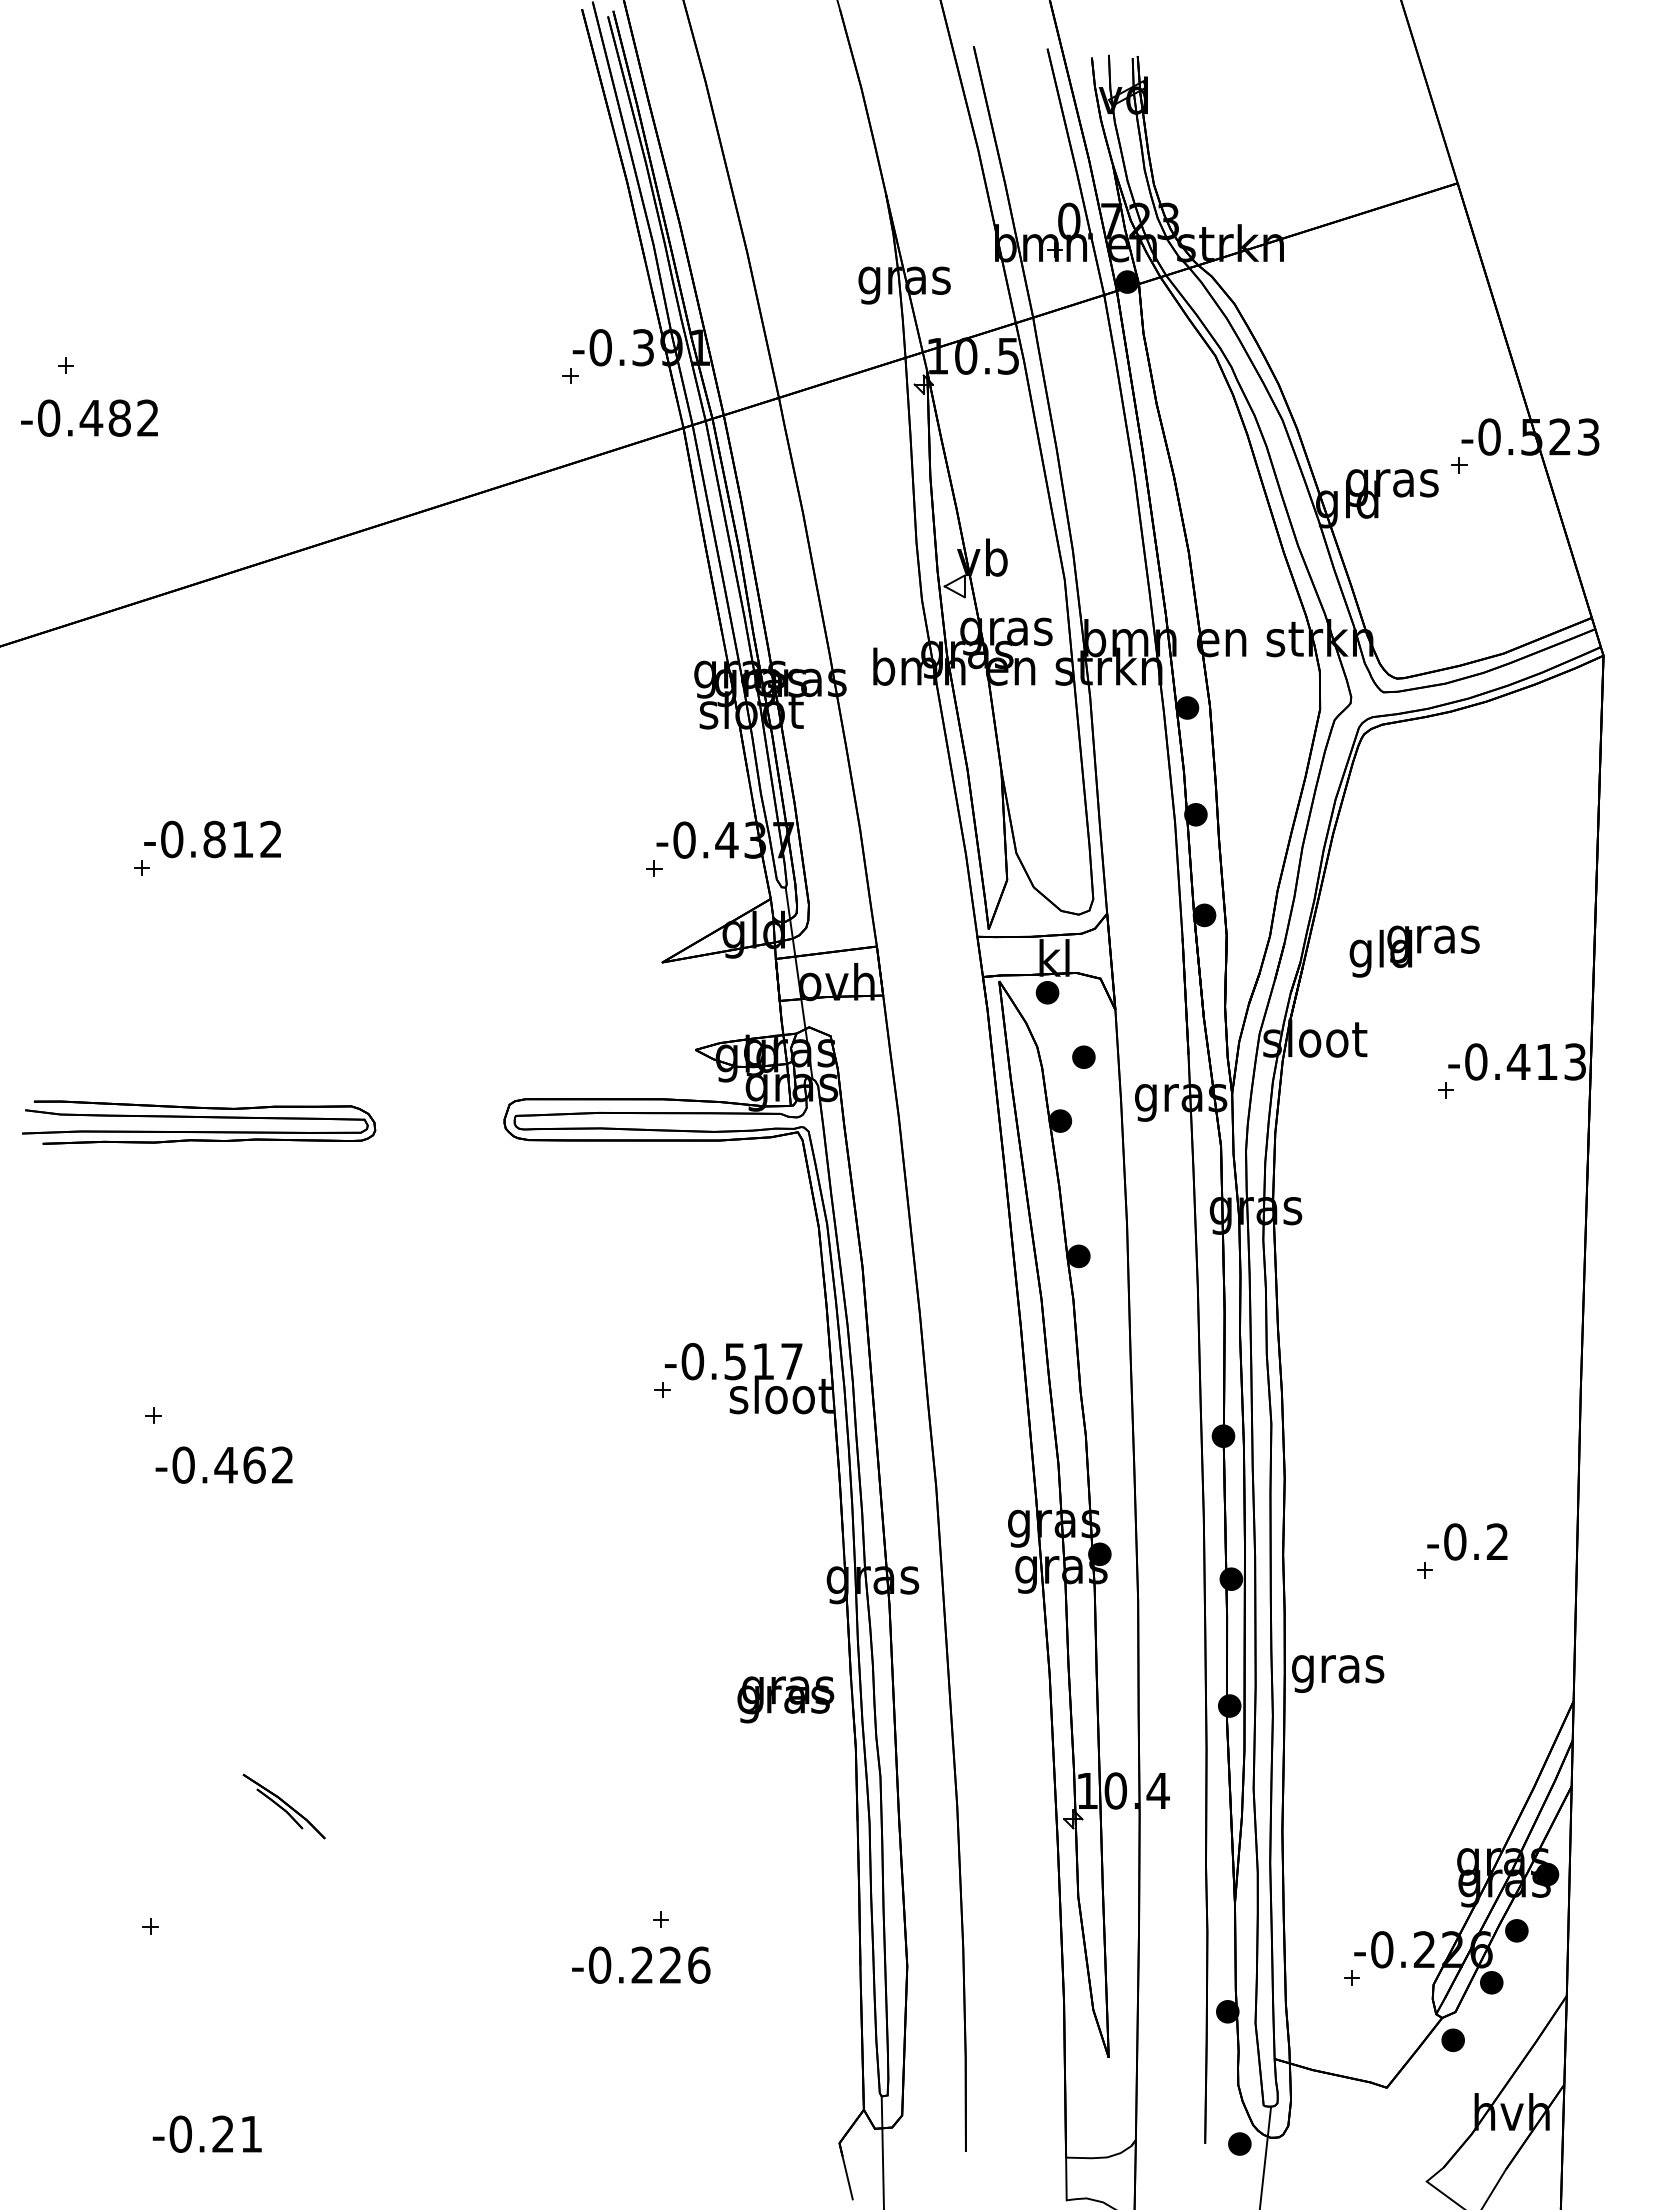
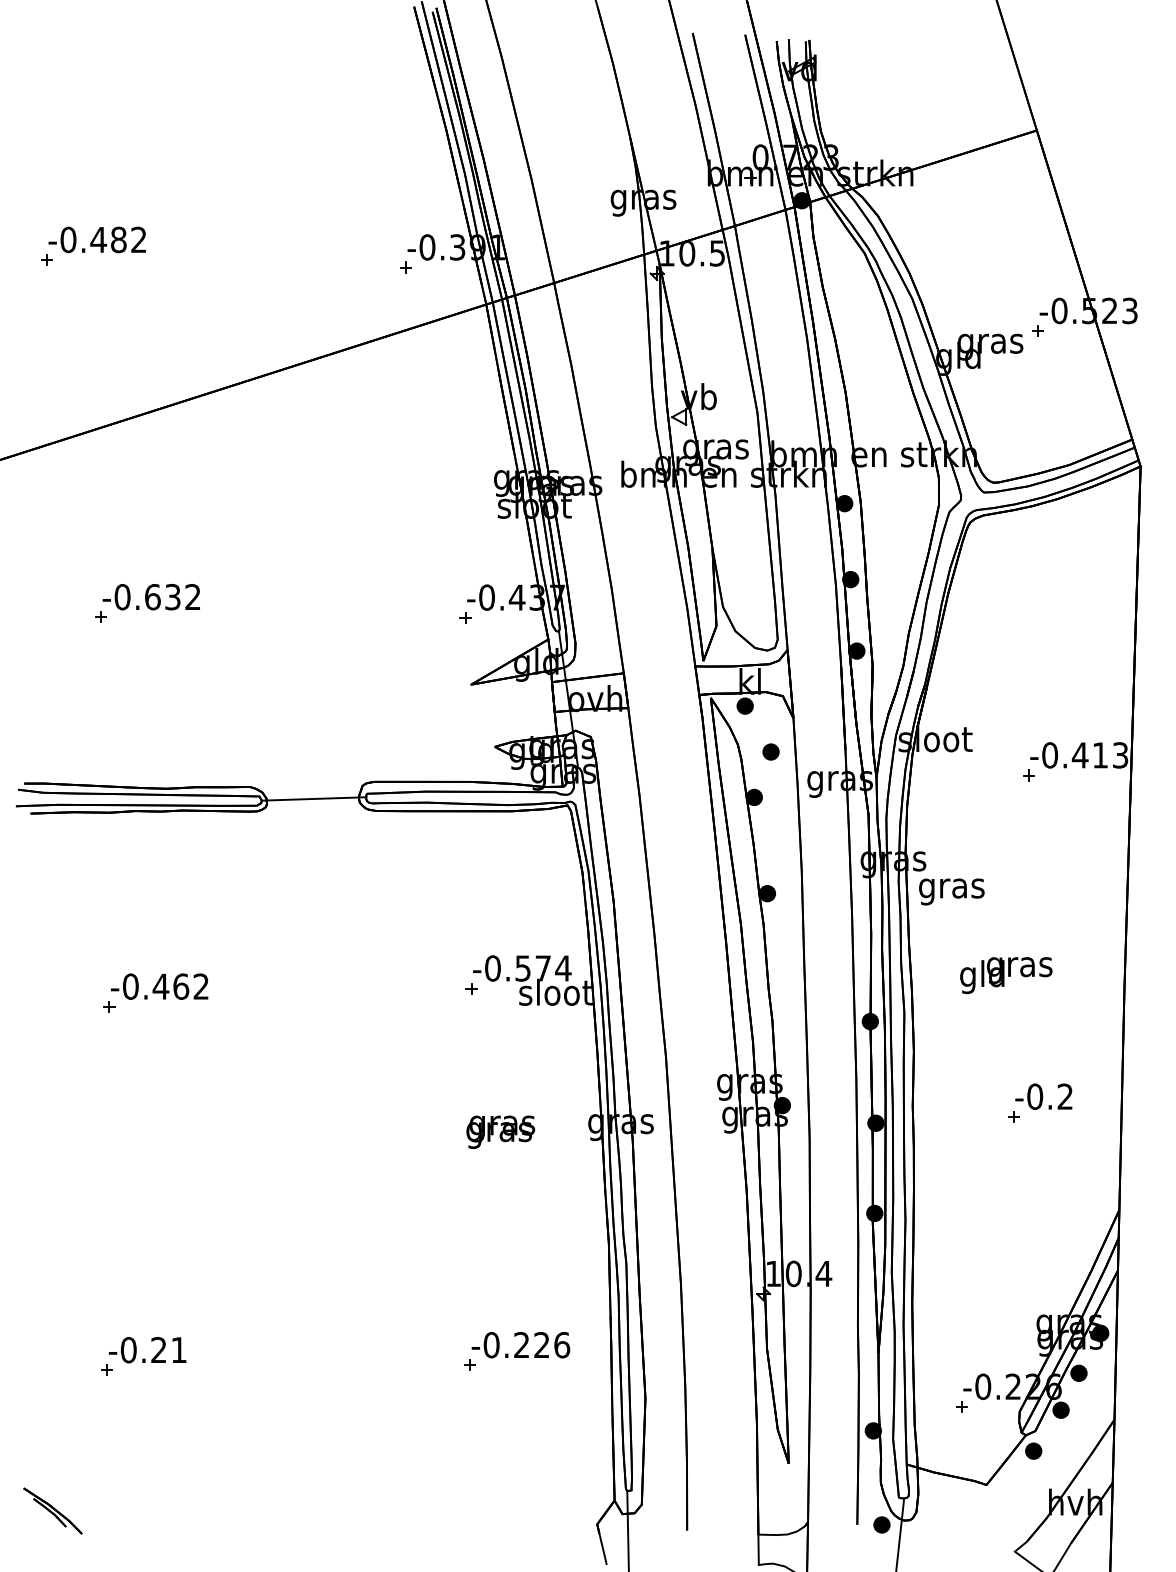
text: (89, 417) -> (97, 239), moved
text: (228, 839) -> (162, 597), -0.812 -> -0.632
text: (1414, 951) -> (1006, 975), moved
line: (440, 1122) -> (313, 798), added
text: (778, 1361) -> (553, 968), -0.517 -> -0.574
text: (223, 1464) -> (159, 986), moved
text: (1338, 1673) -> (952, 891), moved
text: (785, 1699) -> (500, 1131), moved
part: (283, 1806) -> (52, 1511), moved
text: (641, 1964) -> (521, 1344), moved
text: (206, 2133) -> (147, 1349), moved

